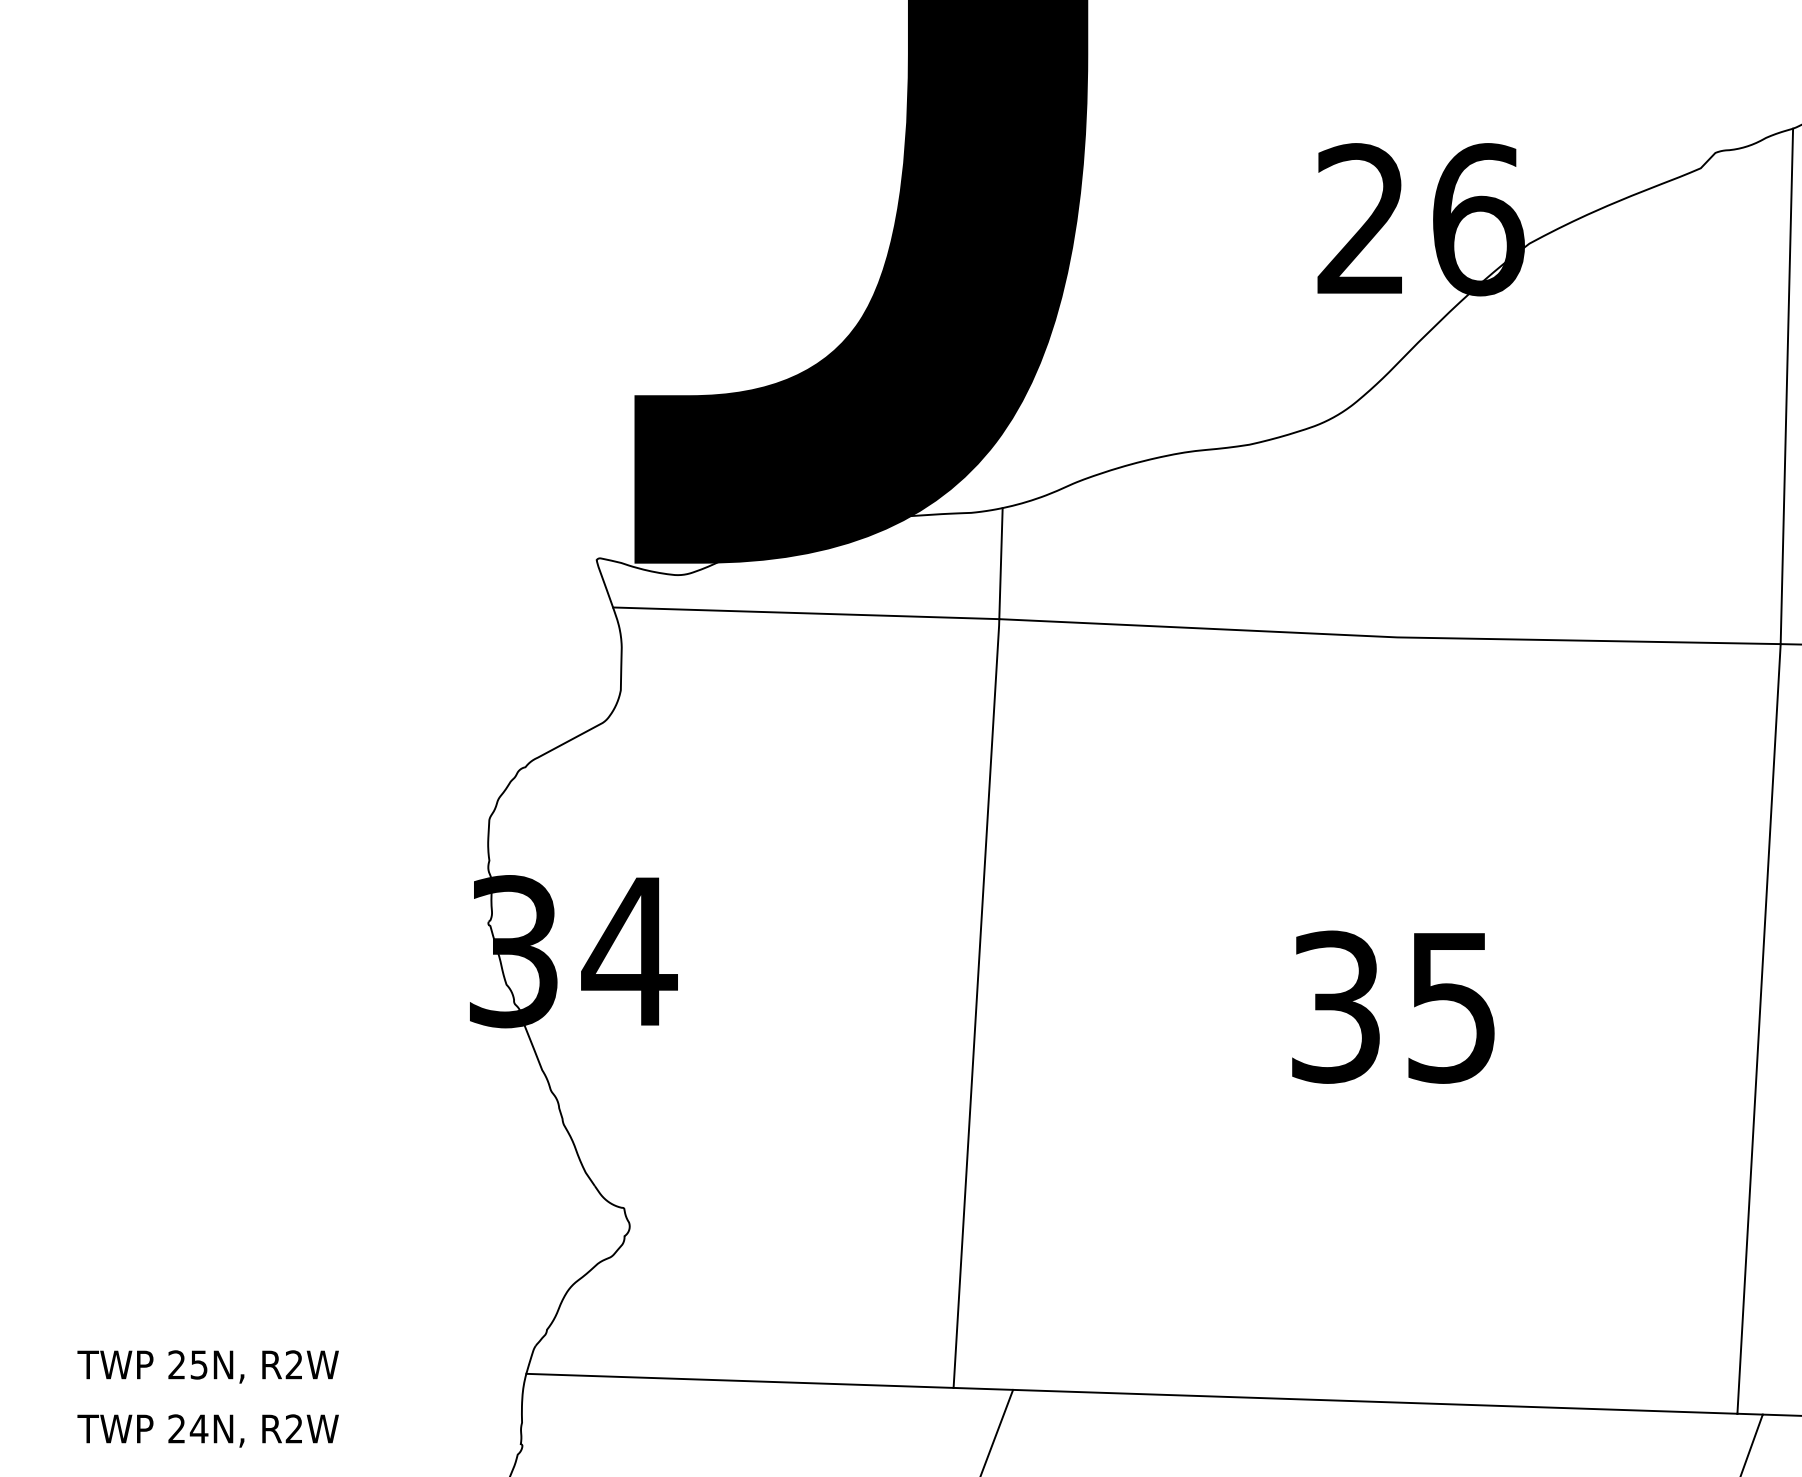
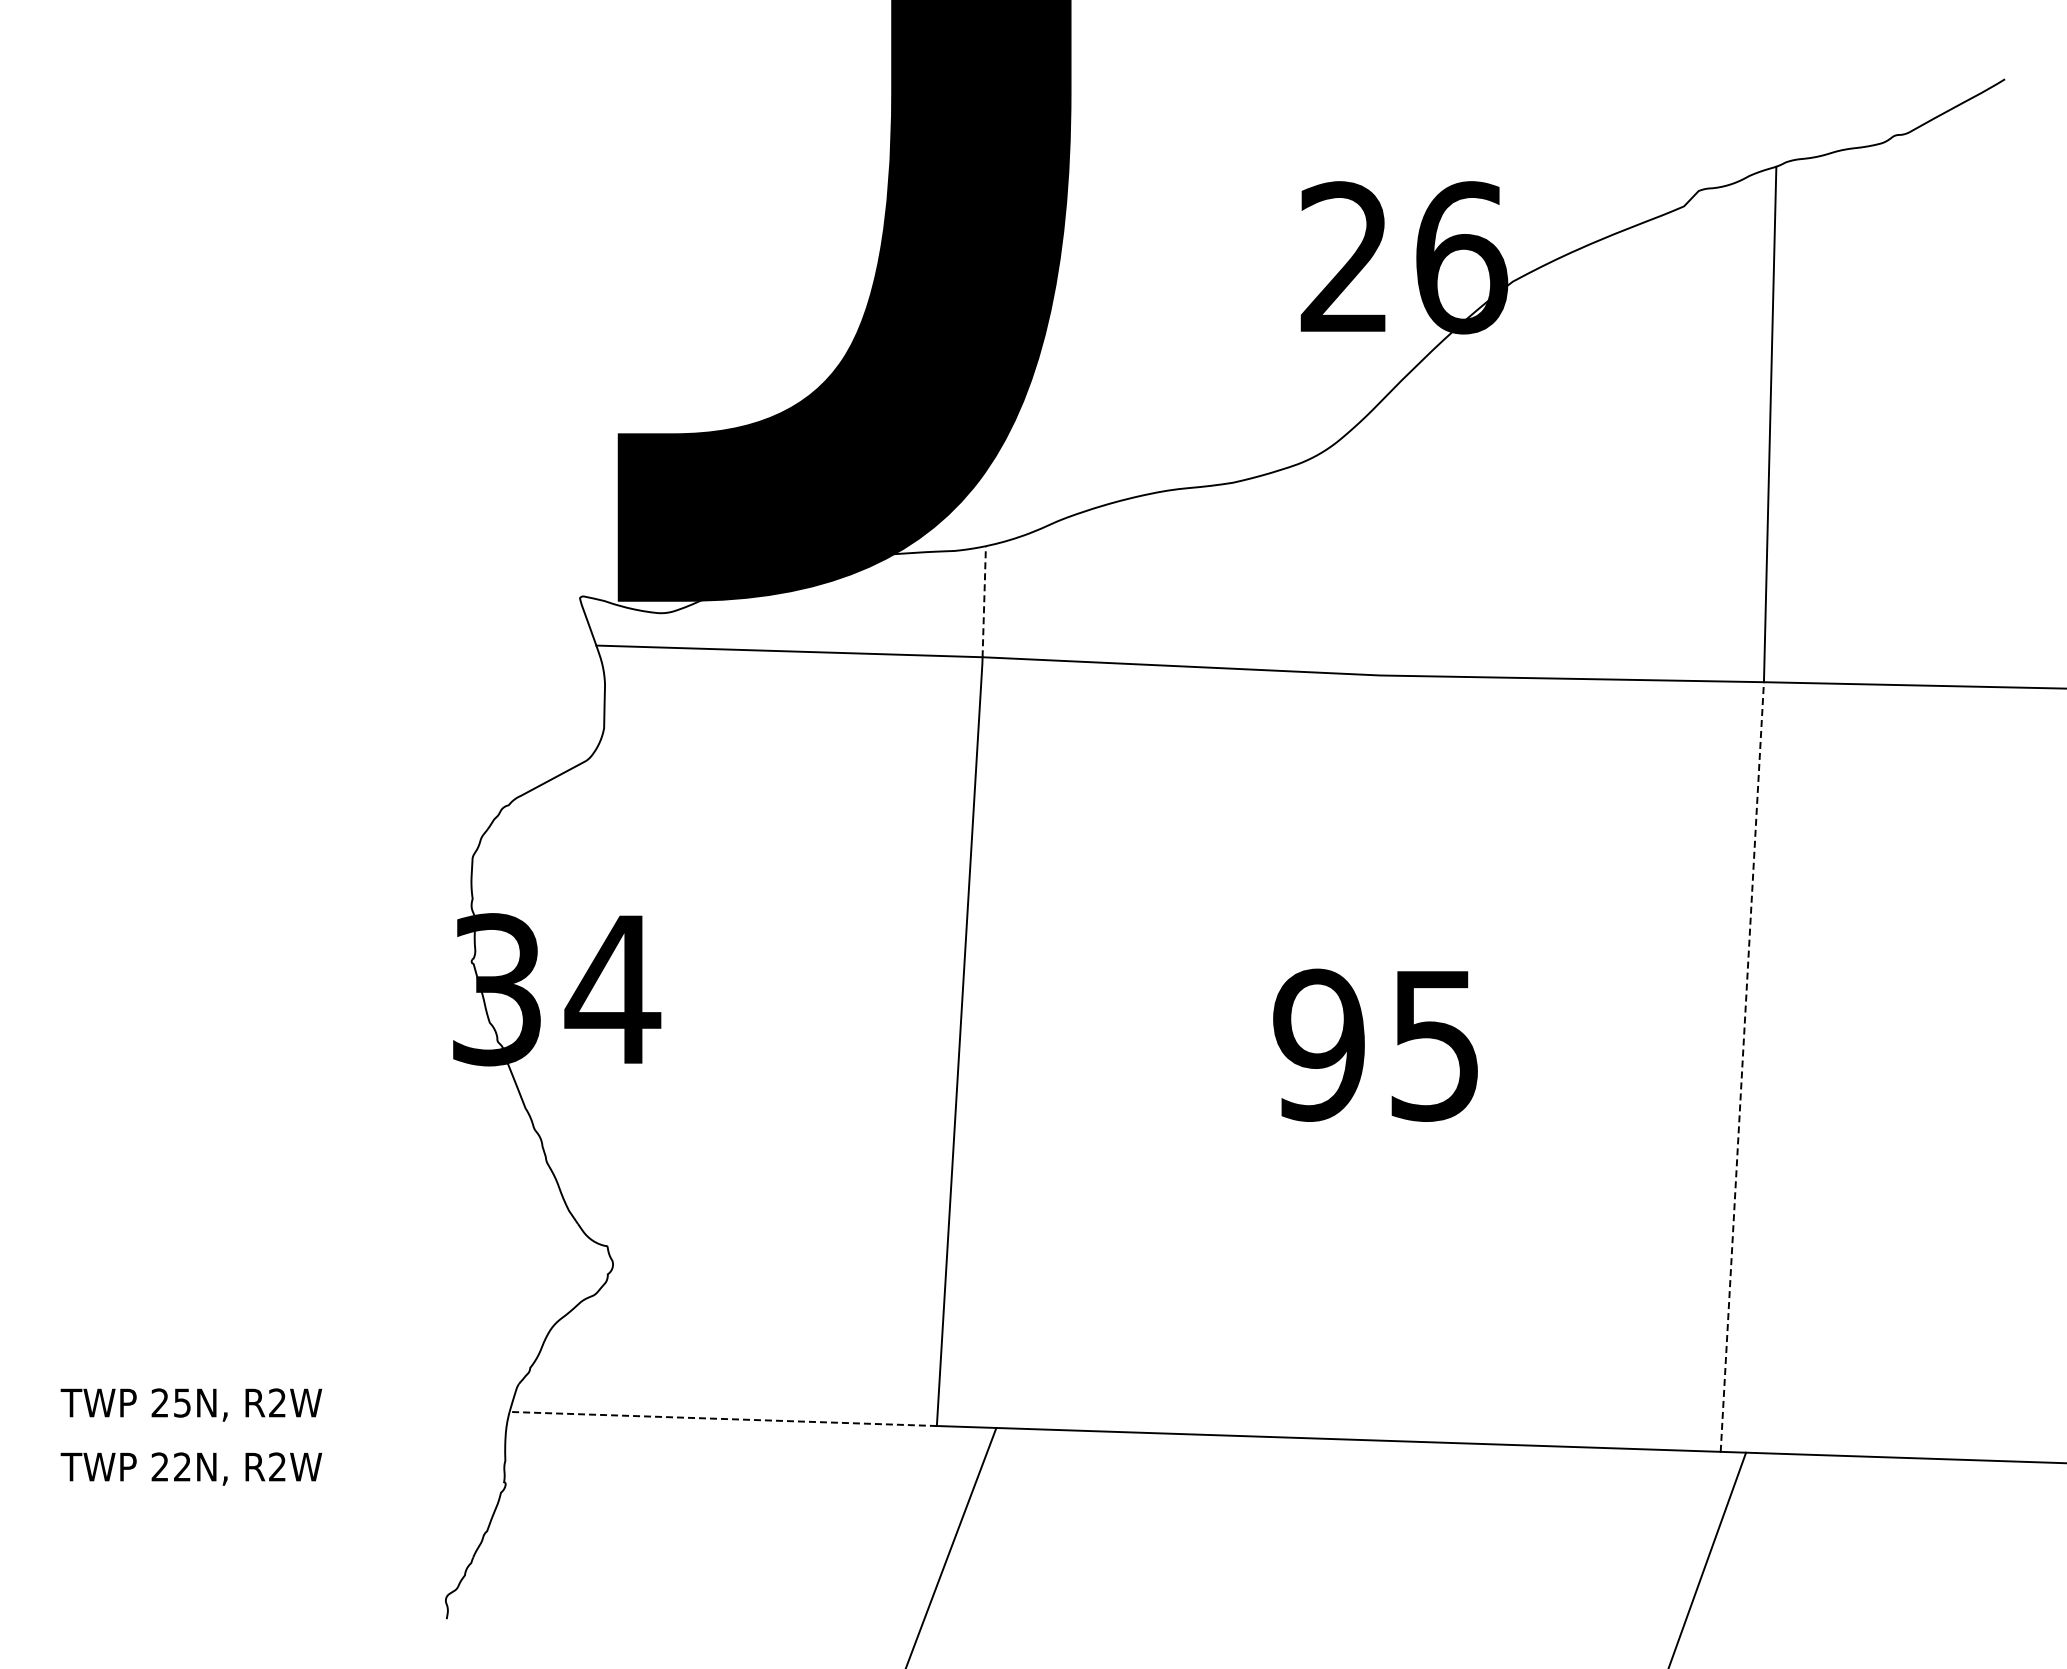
line: (1001, 563) -> (984, 601), solid -> dashed
text: (1335, 1006) -> (1318, 1044), 35 -> 95
line: (1759, 1028) -> (1742, 1066), solid -> dashed
line: (740, 1380) -> (723, 1418), solid -> dashed
text: (199, 1428) -> (182, 1466), 24N, -> 22N,

